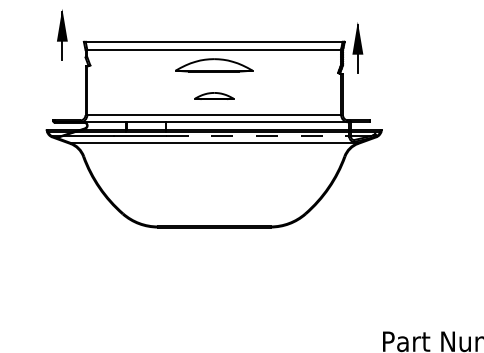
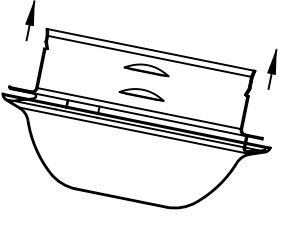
part: (357, 47) -> (272, 68), moved
part: (214, 65) -> (147, 68), size x0.71
part: (214, 95) -> (142, 92), size x1.43
line: (257, 136) -> (170, 132), dashed -> solid

